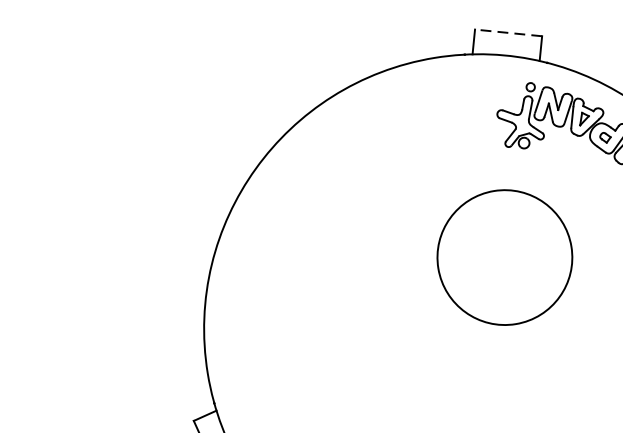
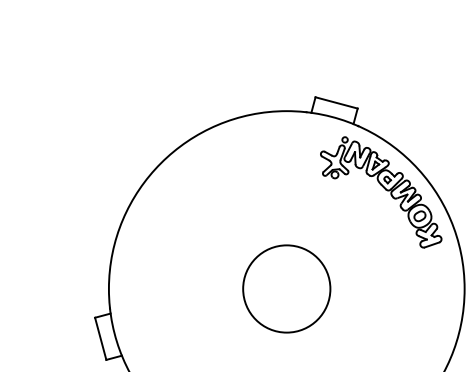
line: (508, 32) -> (336, 102), dashed -> solid
circle: (504, 256) -> (286, 288), moved

